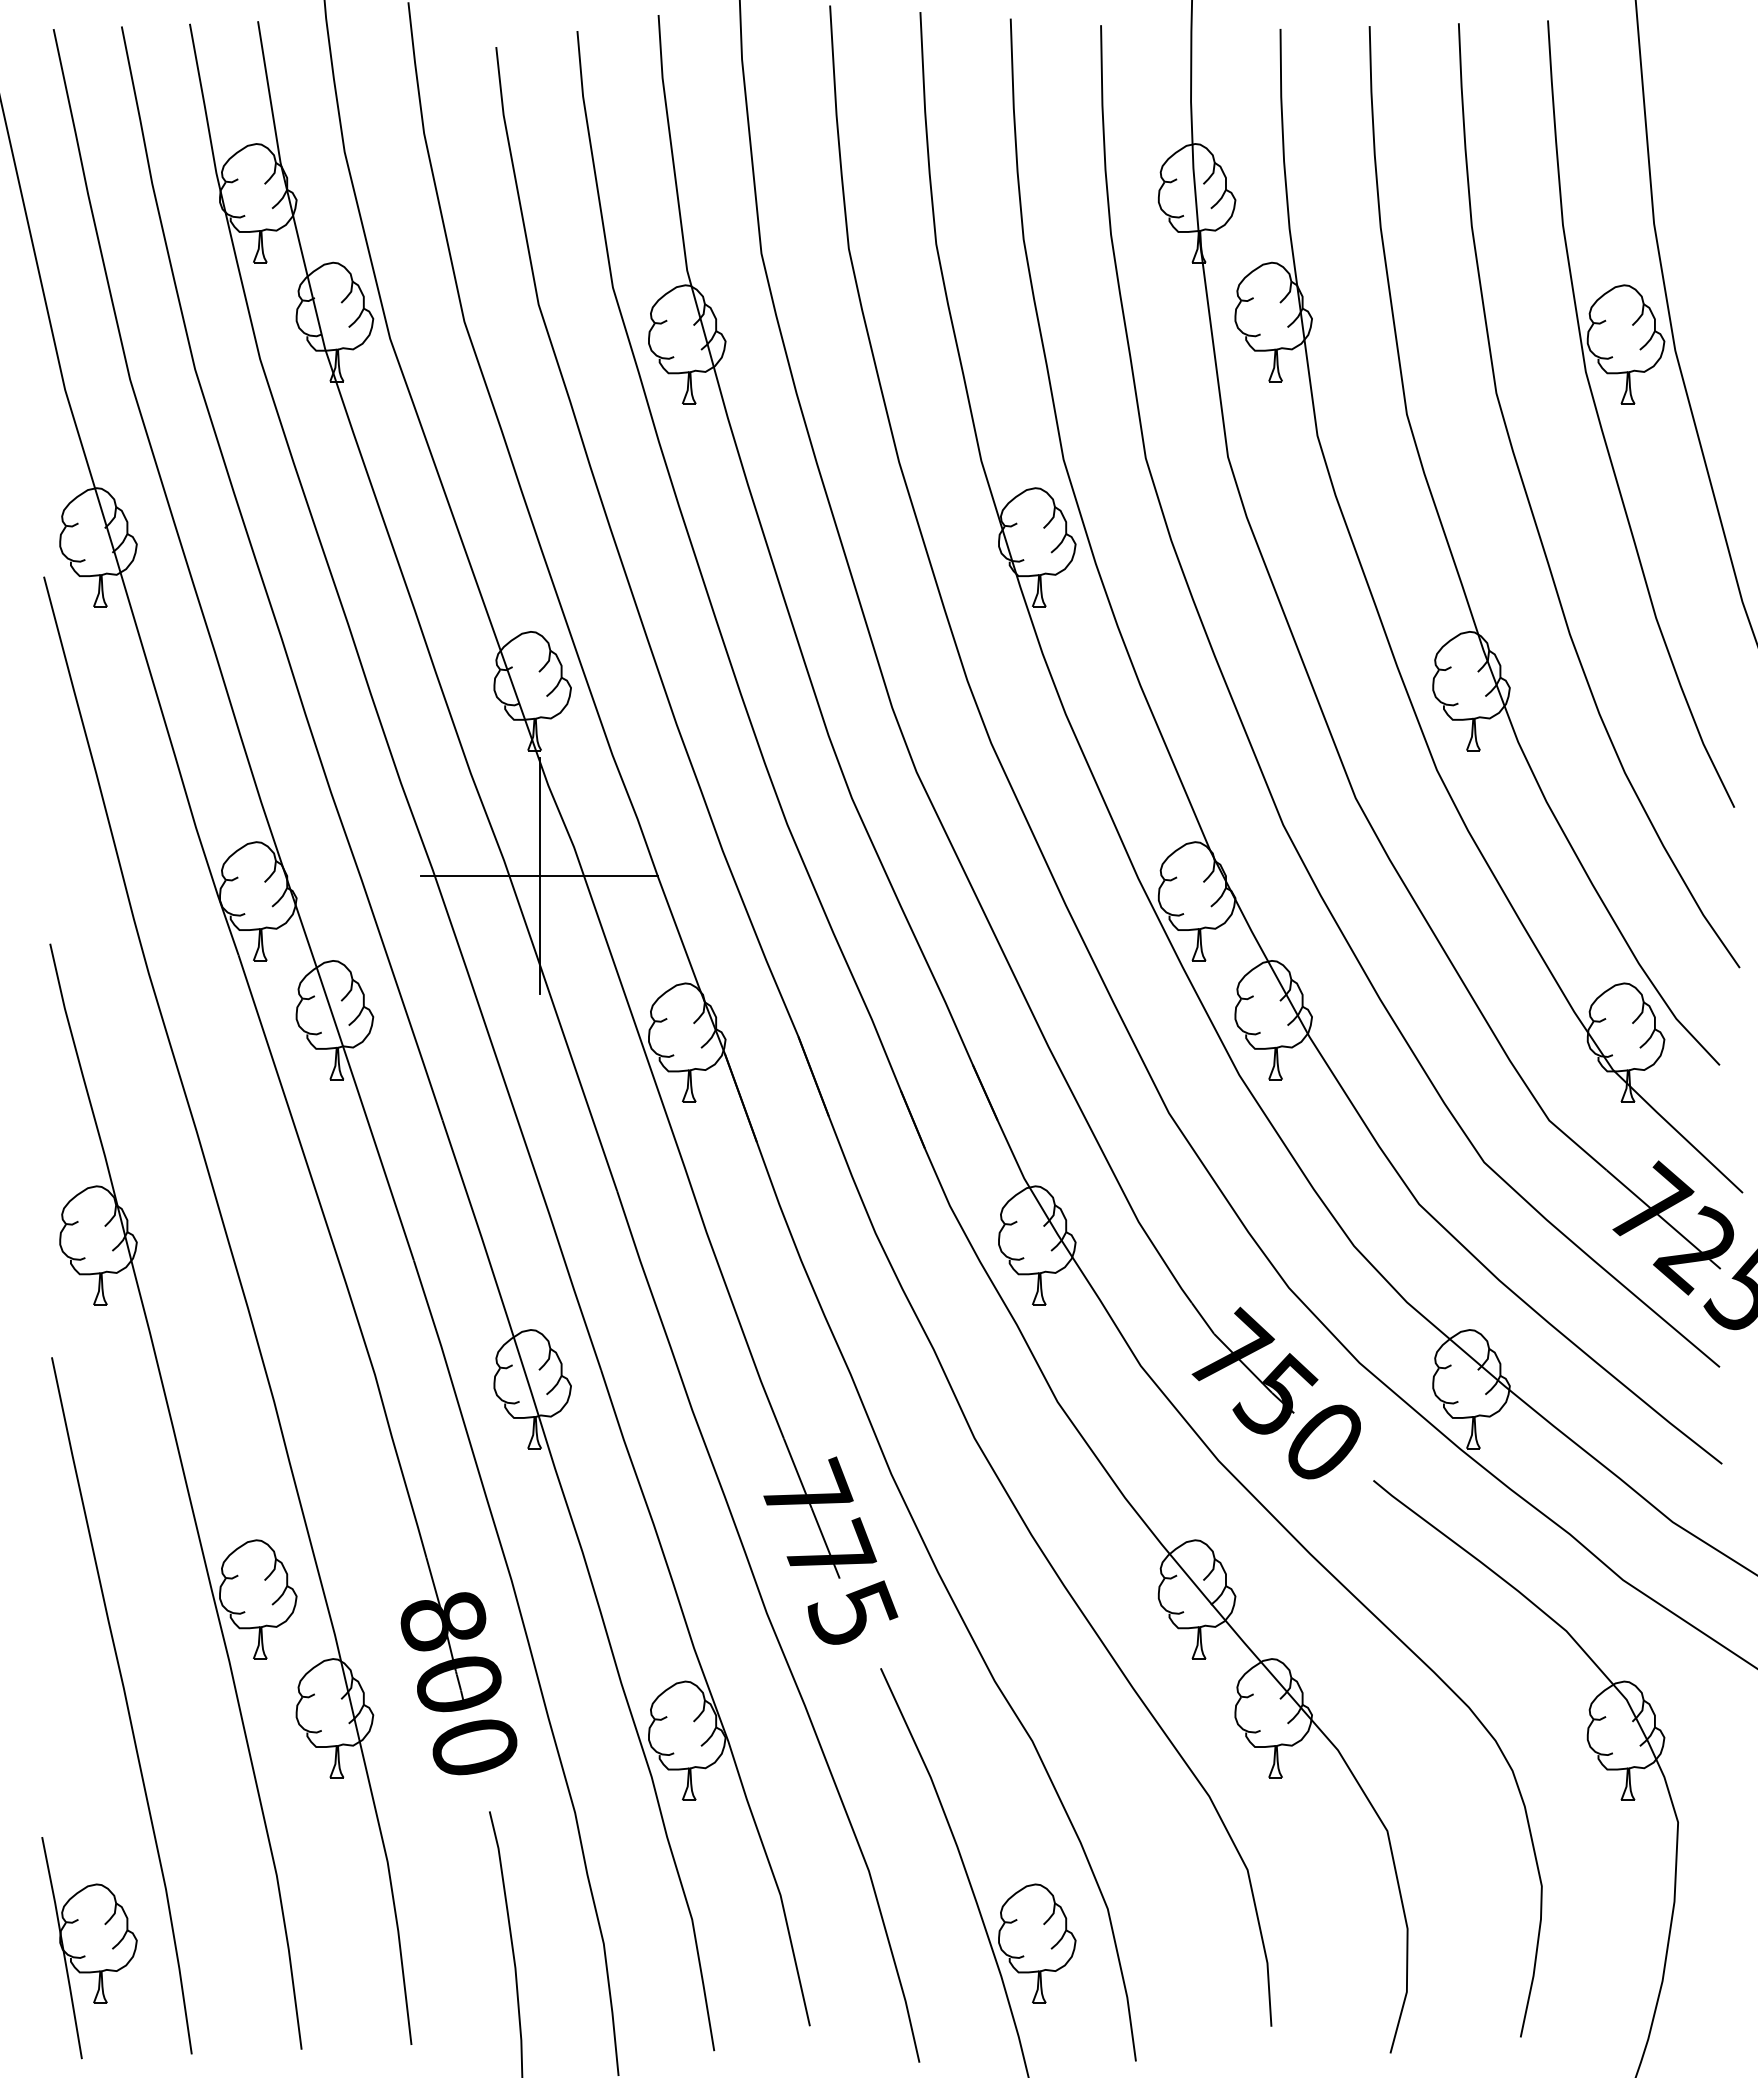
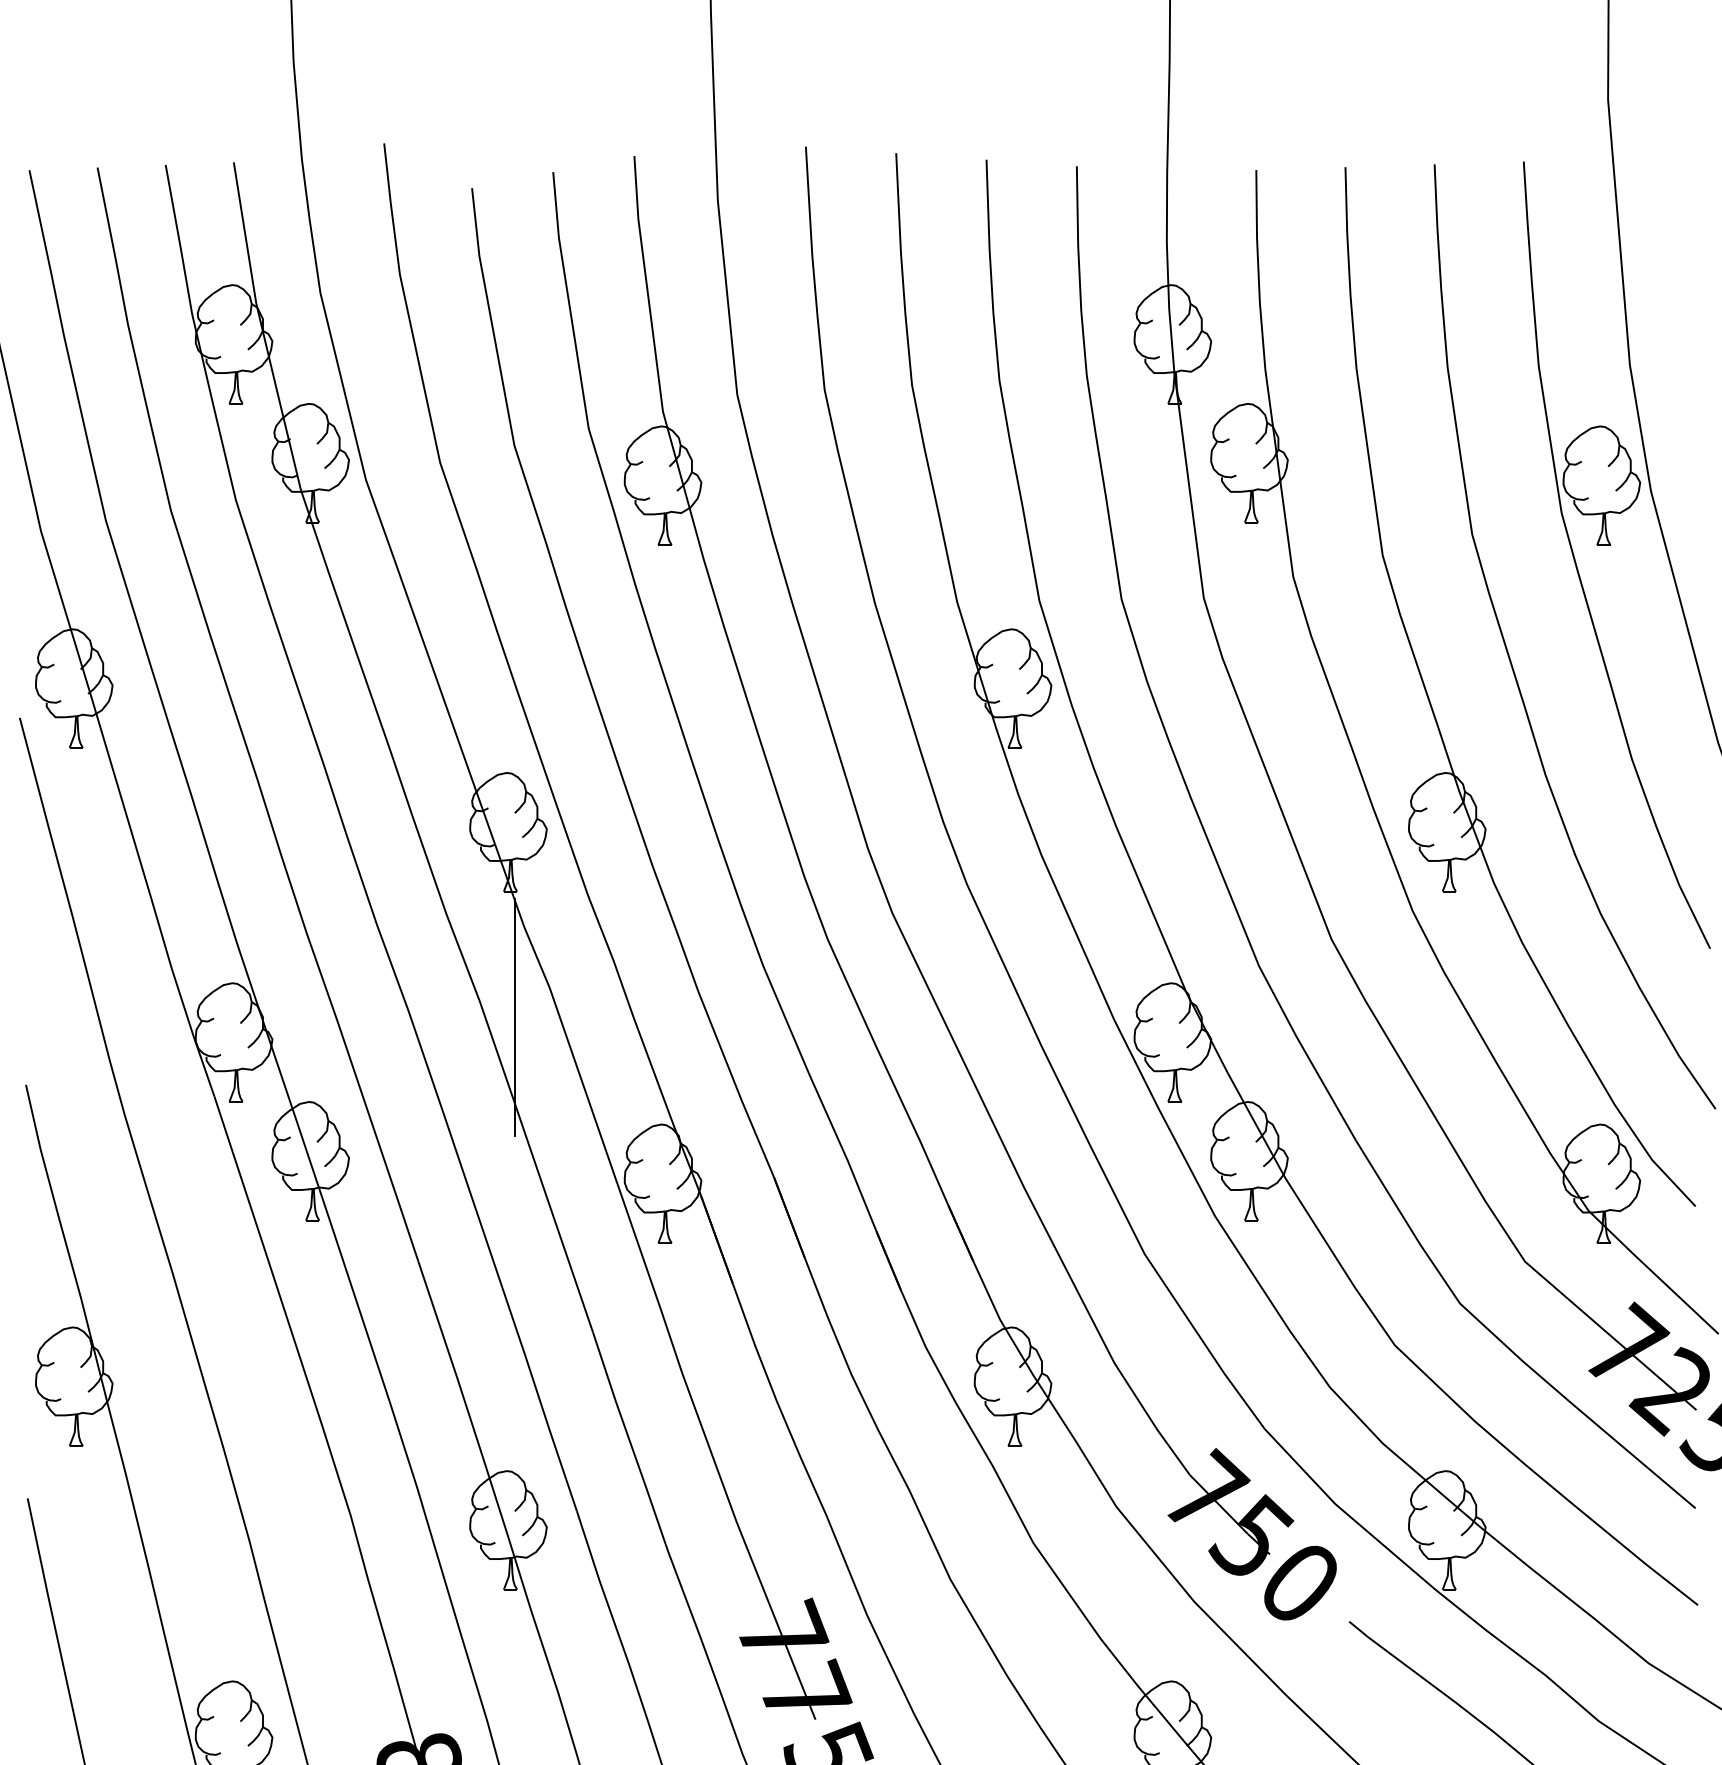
line: (539, 876) -> (515, 1017), removed

